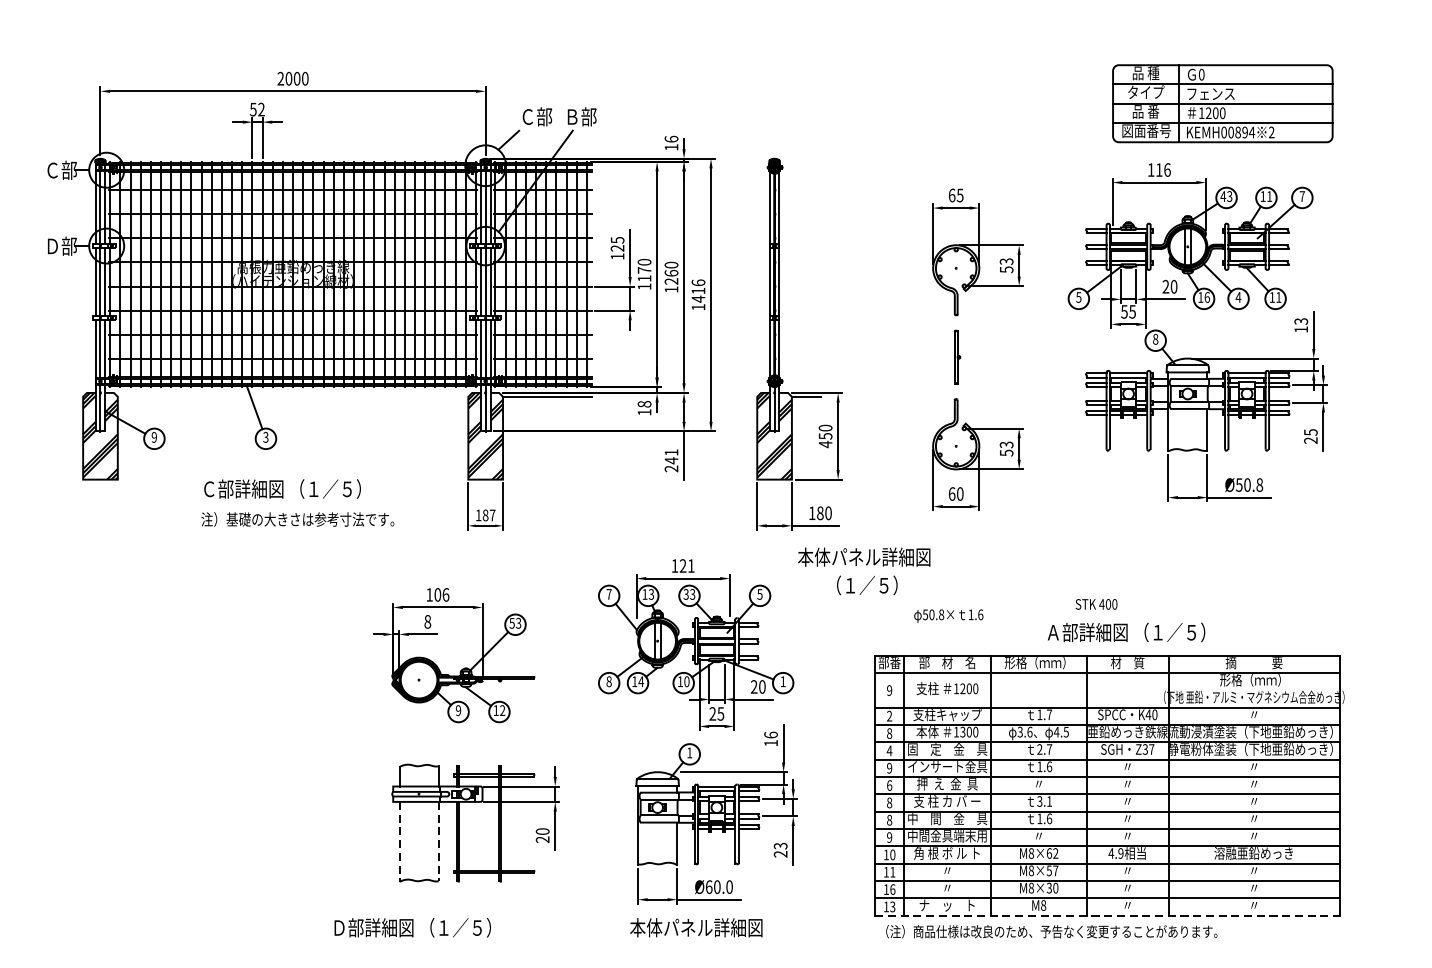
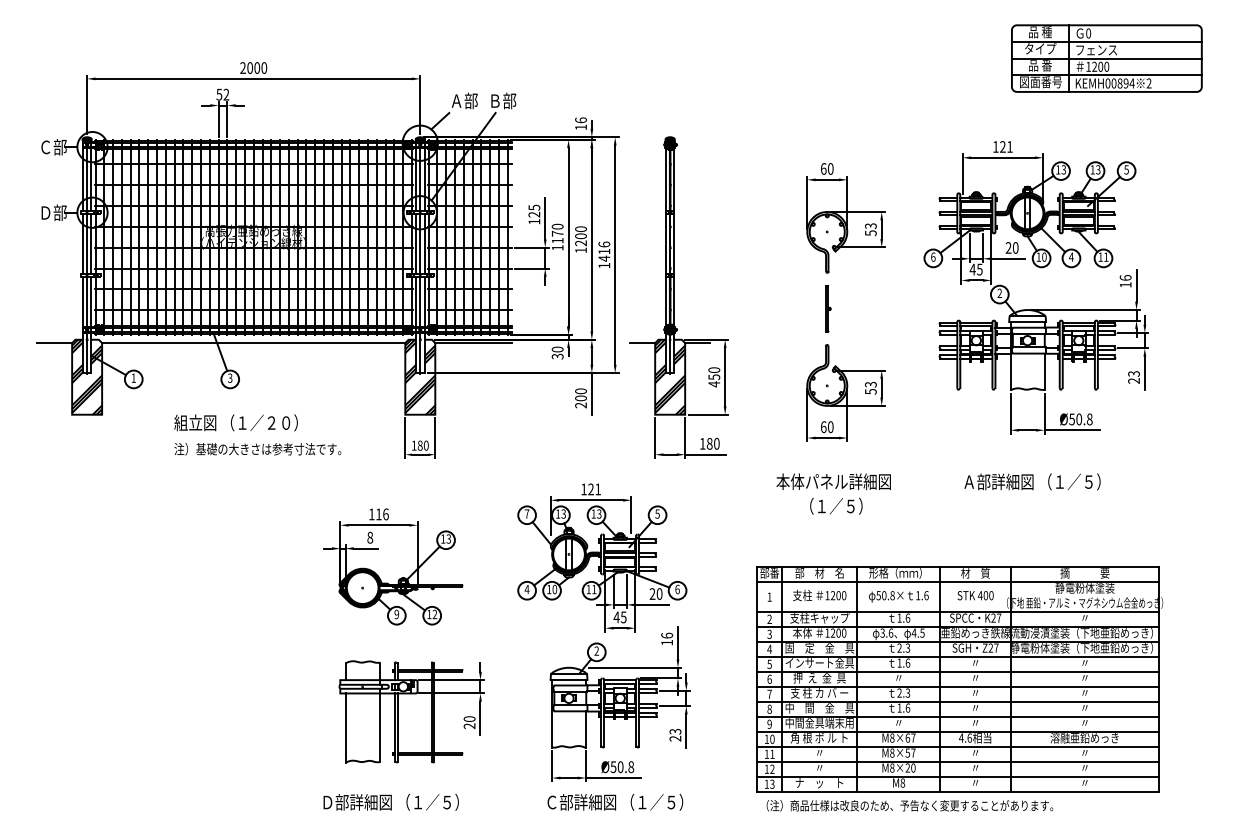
part: (1222, 103) -> (1106, 58), moved
text: (527, 116) -> (456, 100), Ｃ部 -> Ａ部
text: (1163, 169) -> (1006, 146), 116 -> 121
text: (959, 194) -> (830, 168), 65 -> 60
text: (1222, 196) -> (1057, 169), 43 -> 13
text: (1269, 196) -> (1098, 169), 11 -> 13
text: (1302, 196) -> (1126, 169), 7 -> 5
text: (670, 272) -> (580, 235), 1260 -> 1200
text: (1079, 296) -> (933, 256), 5 -> 6
text: (1207, 296) -> (1044, 256), 16 -> 10
text: (1124, 311) -> (972, 269), 55 -> 45
text: (1301, 320) -> (1125, 277), 13 -> 16
text: (1155, 339) -> (999, 293), 8 -> 2
line: (62, 397) -> (54, 343), added
line: (292, 397) -> (253, 343), added
line: (742, 397) -> (642, 343), added
text: (644, 407) -> (557, 352), 18 -> 30
text: (1310, 431) -> (1133, 373), 25 -> 23
text: (154, 436) -> (133, 377), 9 -> 1
text: (670, 456) -> (580, 394), 241 -> 200
text: (281, 488) -> (243, 422), Ｃ部詳細図 （１／５） -> 組立図 （１／２０）
text: (491, 515) -> (425, 445), 187 -> 180
text: (863, 570) -> (833, 493), moved
text: (685, 593) -> (593, 513), 33 -> 13
text: (437, 594) -> (378, 514), 106 -> 116
text: (1096, 604) -> (975, 595), moved
text: (948, 615) -> (898, 596), moved
text: (511, 622) -> (442, 538), 53 -> 13
text: (1126, 631) -> (1032, 481), moved
text: (1253, 680) -> (1084, 588), 形格（ｍｍ） -> 静電粉体塗装
text: (608, 681) -> (526, 589), 8 -> 4
text: (640, 681) -> (554, 589), 14 -> 10
text: (687, 681) -> (594, 589), 10 -> 11
text: (783, 681) -> (677, 589), 1 -> 6
text: (889, 689) -> (769, 596), 9 -> 1
text: (712, 714) -> (616, 617), 25 -> 45
text: (1048, 714) -> (907, 617), 1.7 -> 1.6
text: (1151, 714) -> (996, 617), K40 -> K27
text: (962, 732) -> (832, 633), 1300 -> 1200
text: (889, 733) -> (769, 634), 8 -> 3
text: (1048, 748) -> (907, 647), 2.7 -> 2.3
text: (1144, 749) -> (990, 648), Z37 -> Z27
text: (689, 752) -> (596, 650), 1 -> 2
text: (889, 767) -> (769, 663), 9 -> 5
text: (1044, 800) -> (903, 692), 3.1 -> 2.3
text: (889, 801) -> (769, 693), 8 -> 7
line: (399, 842) -> (345, 728), dashed -> solid
line: (438, 842) -> (379, 728), dashed -> solid
text: (1055, 852) -> (913, 737), M8×62 -> M8×67
text: (1120, 852) -> (969, 737), 4.9 -> 4.6
text: (719, 887) -> (622, 767), Ø60.0 -> Ø50.8
text: (892, 888) -> (772, 768), 16 -> 12
text: (1048, 888) -> (907, 768), M8×30 -> M8×20
line: (1107, 915) -> (958, 791), dashed -> solid
text: (710, 926) -> (614, 801), 本体パネル詳細図 -> Ｃ部詳細図 （１／５）
text: (411, 927) -> (390, 802), moved

